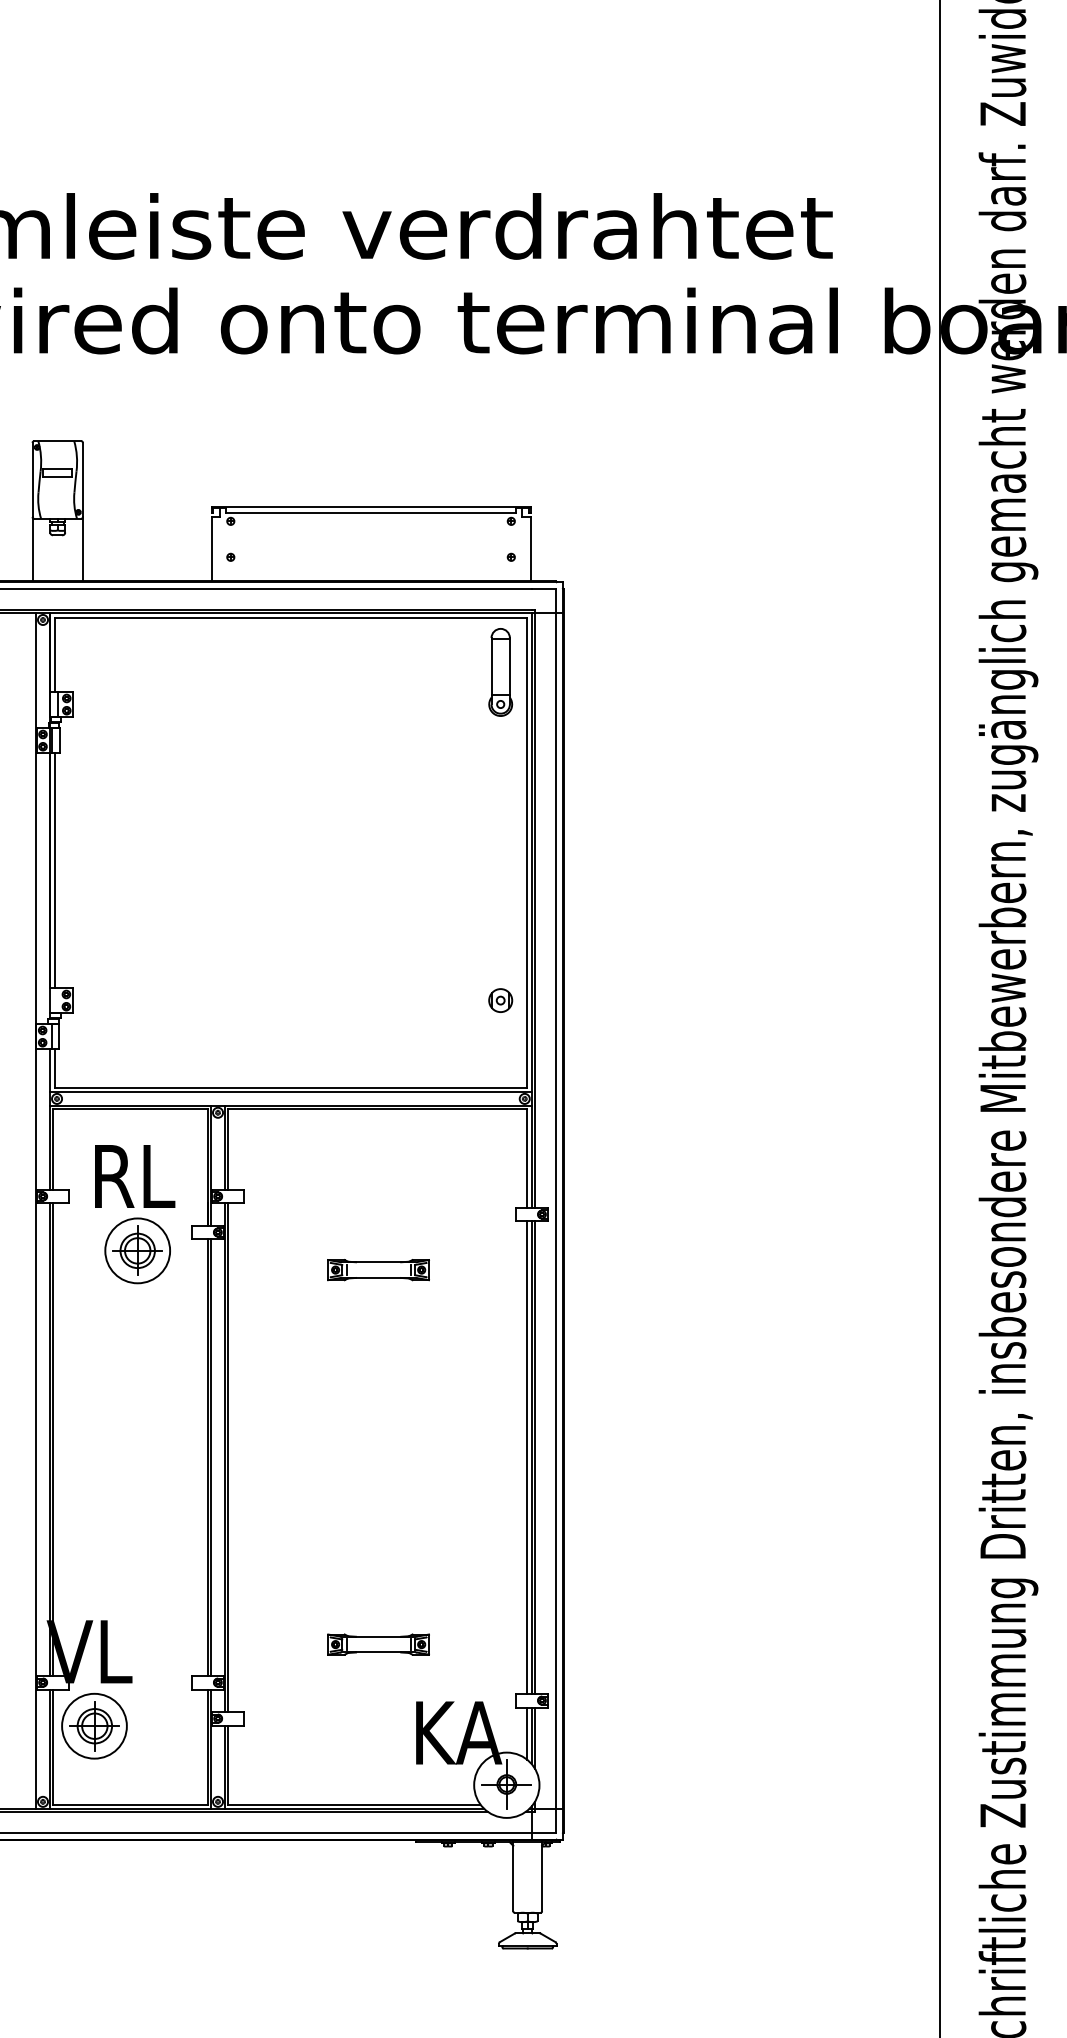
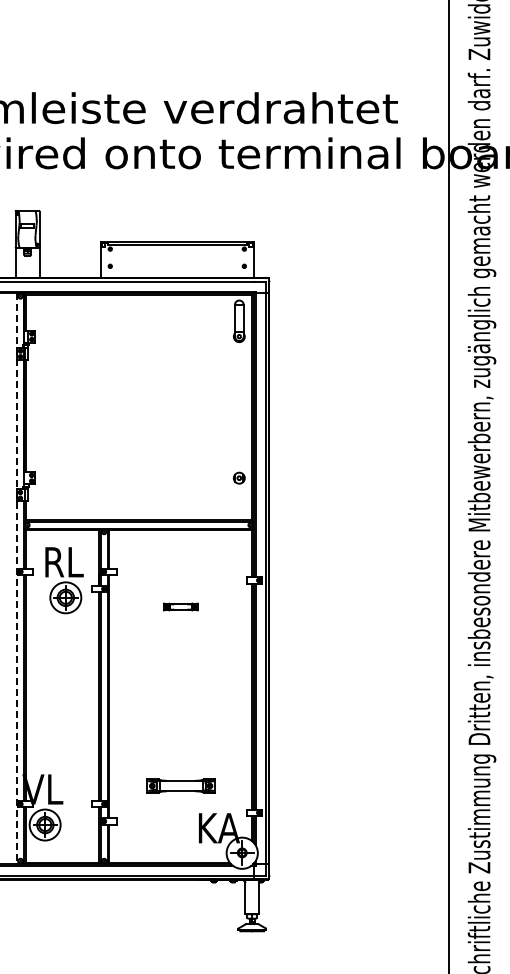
line: (36, 1210) -> (17, 578), solid -> dashed
part: (377, 1269) -> (180, 606), size x0.7
part: (377, 1643) -> (180, 785), size x1.4

